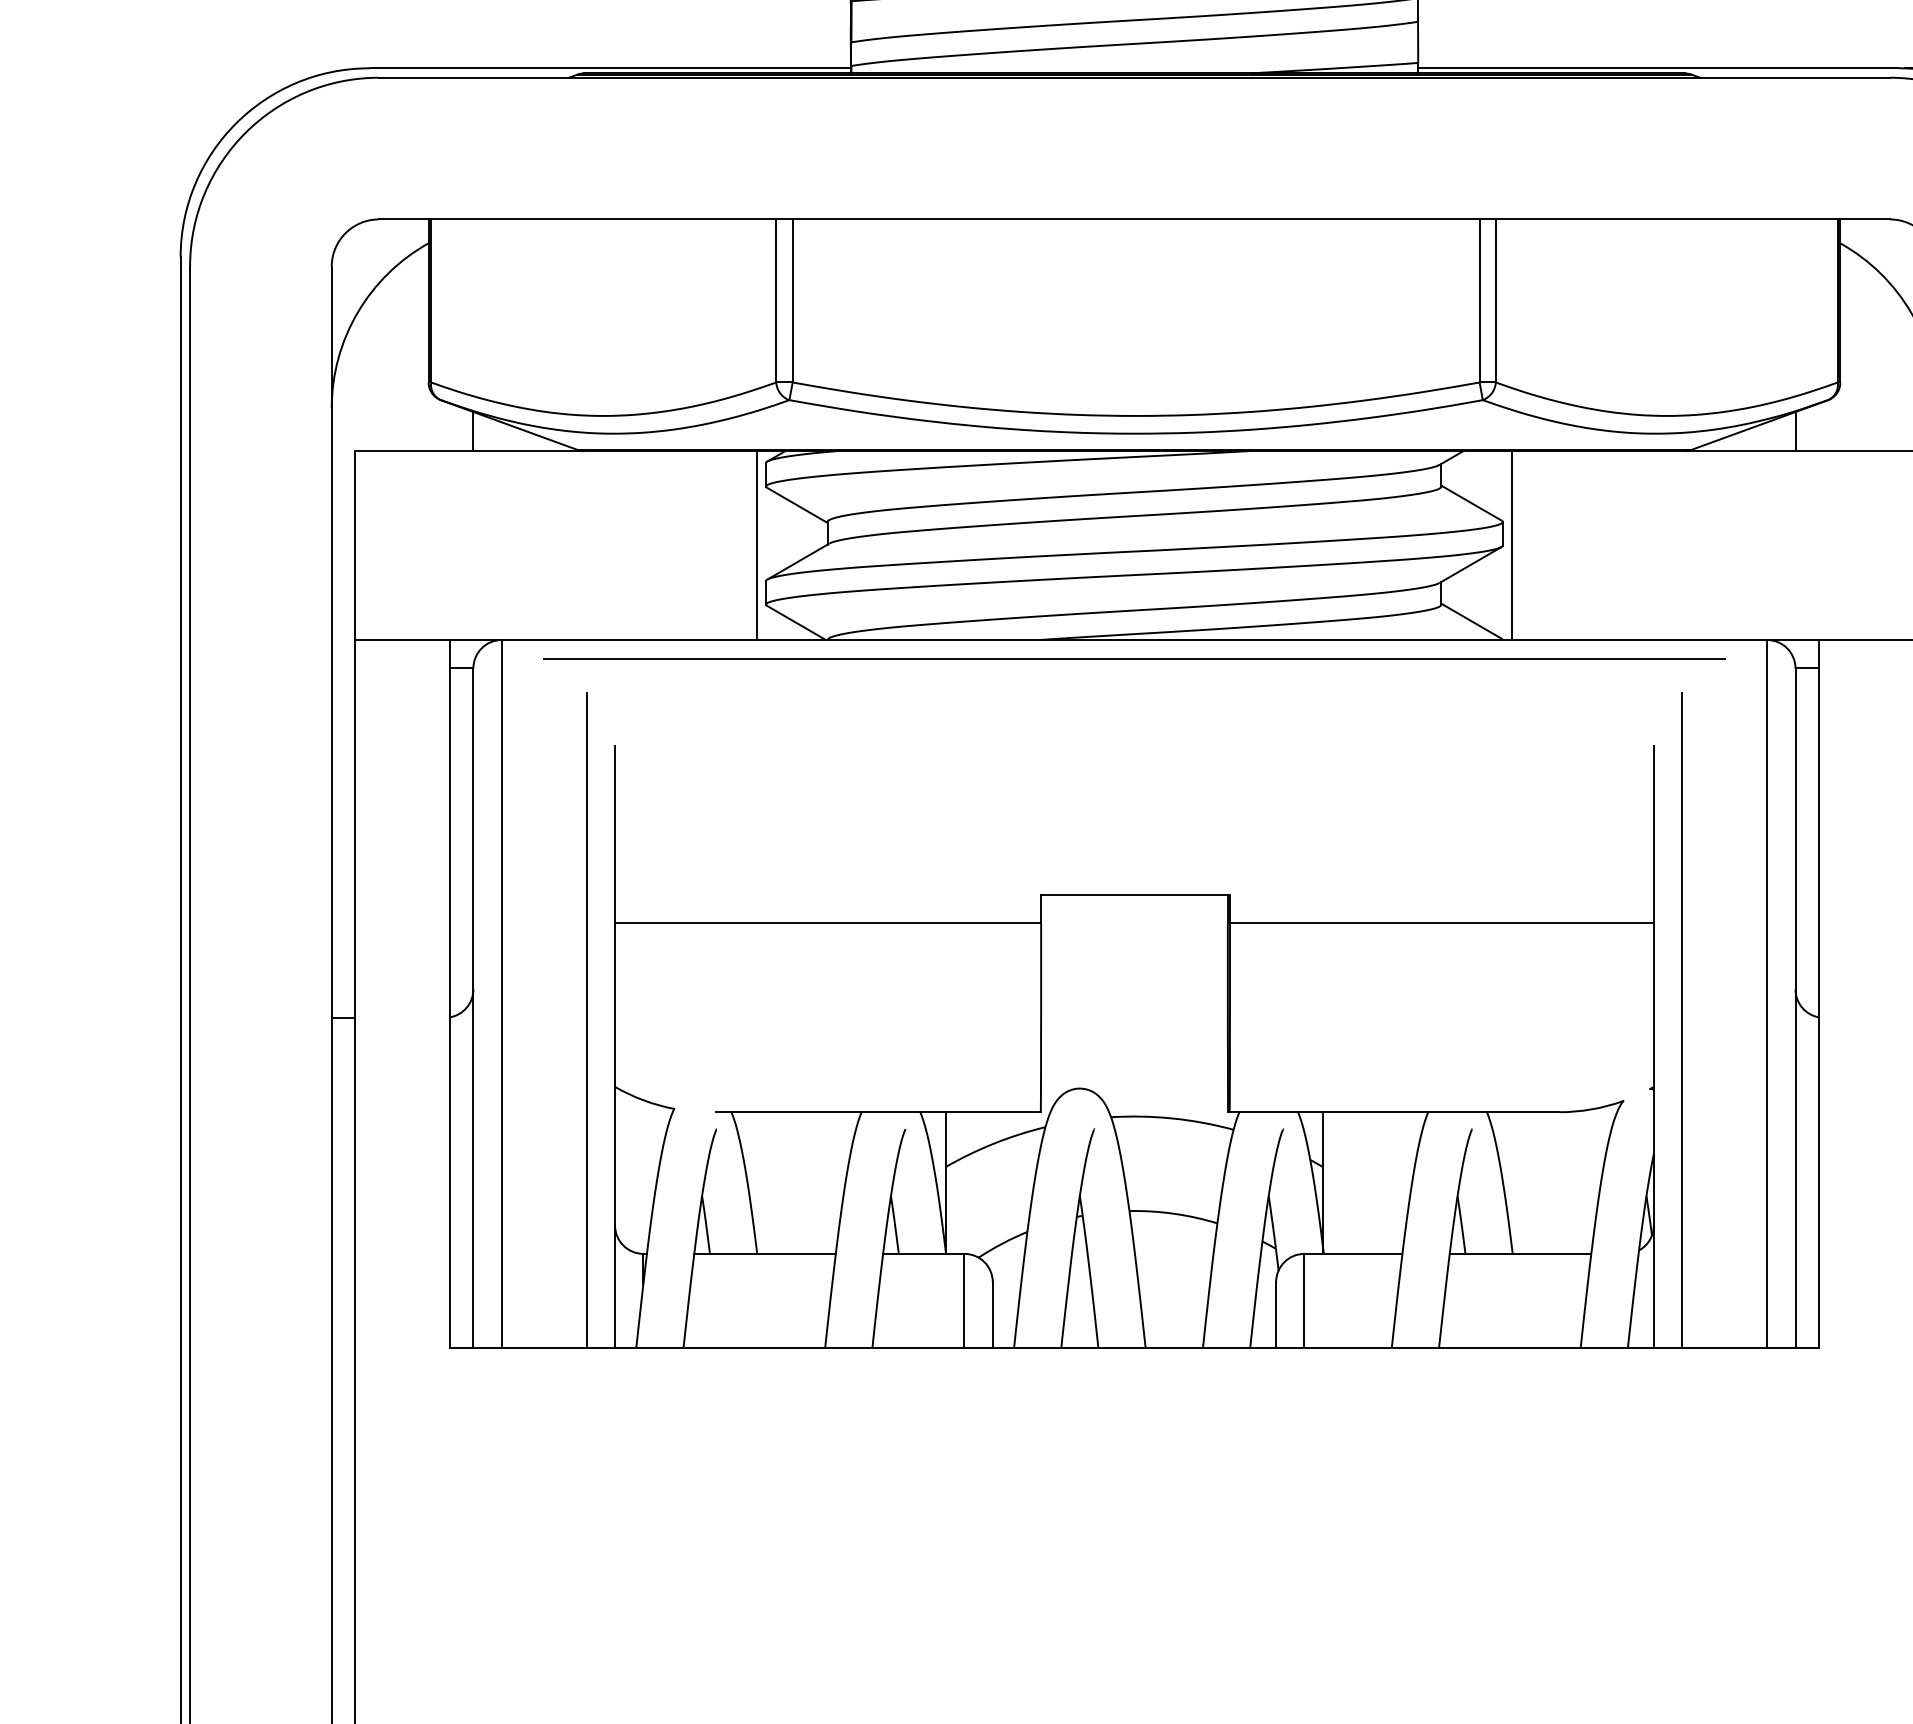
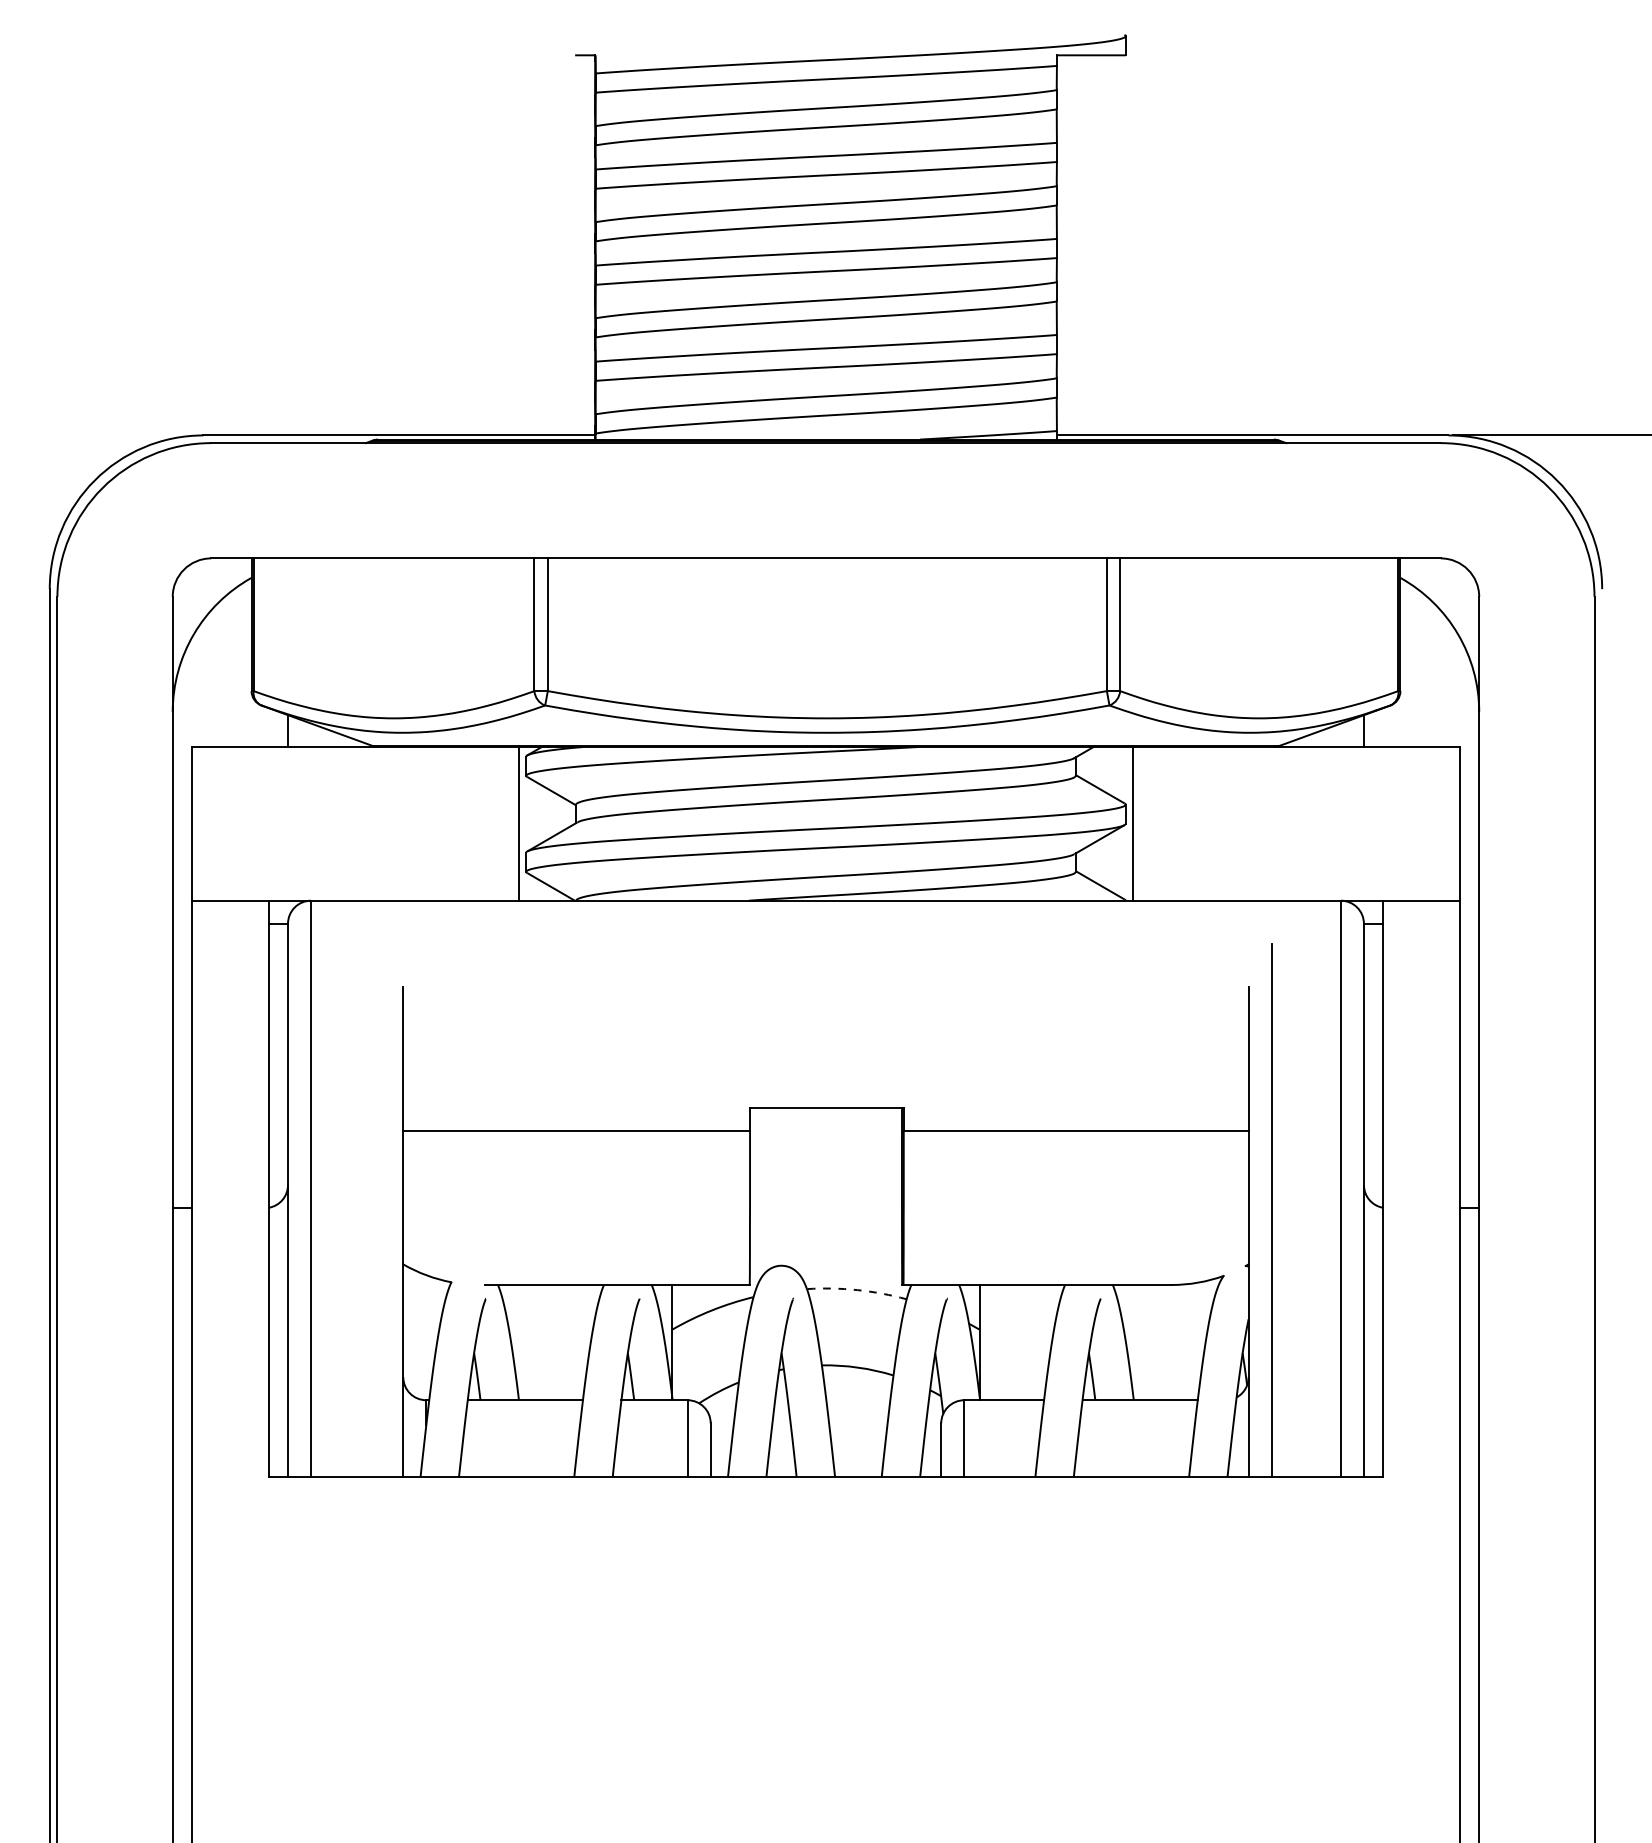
line: (1133, 659) -> (825, 916), removed
line: (587, 1020) -> (380, 1210), removed
arc: (1173, 1119) -> (857, 1290), solid -> dashed

